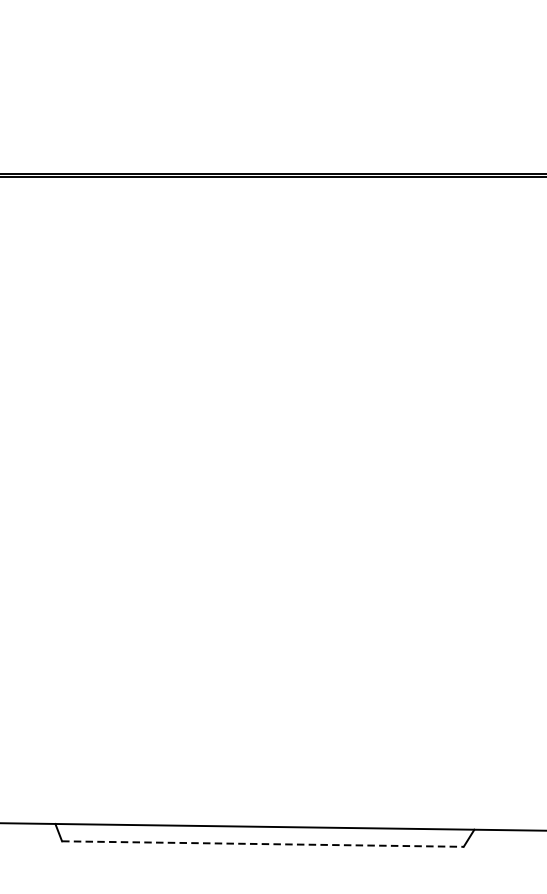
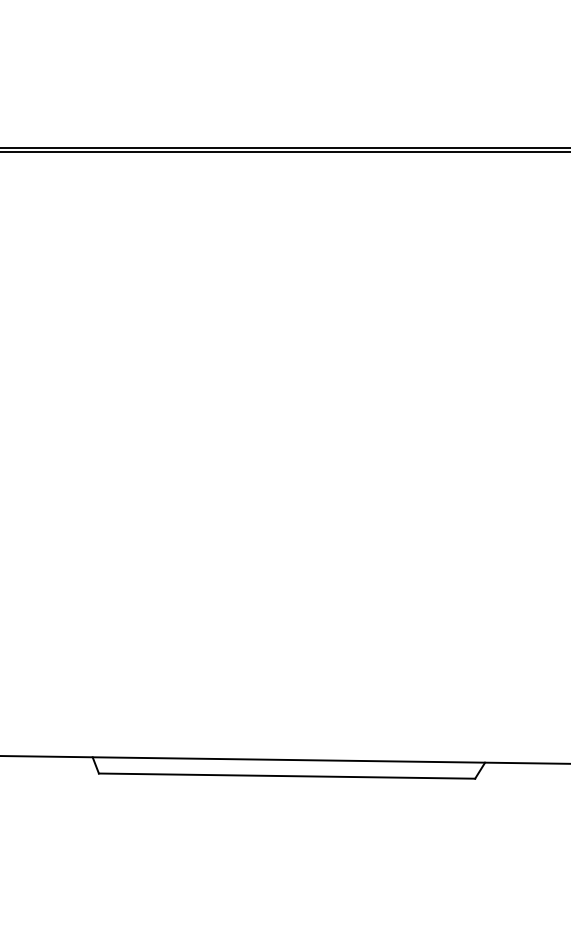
line: (263, 844) -> (287, 776), dashed -> solid

